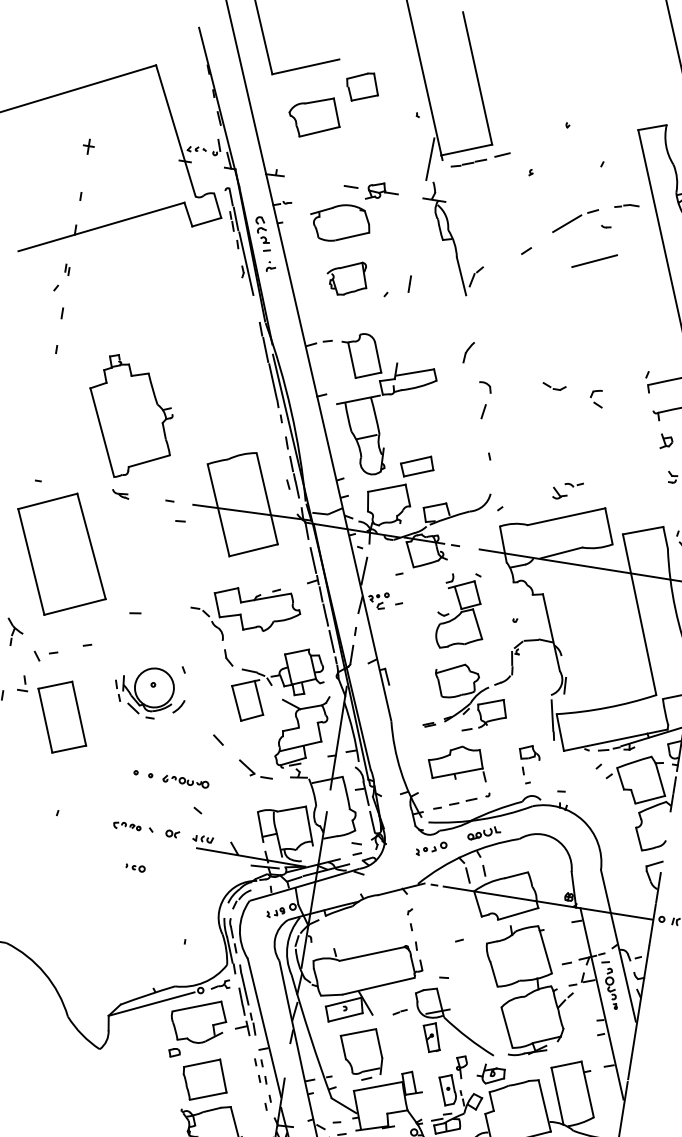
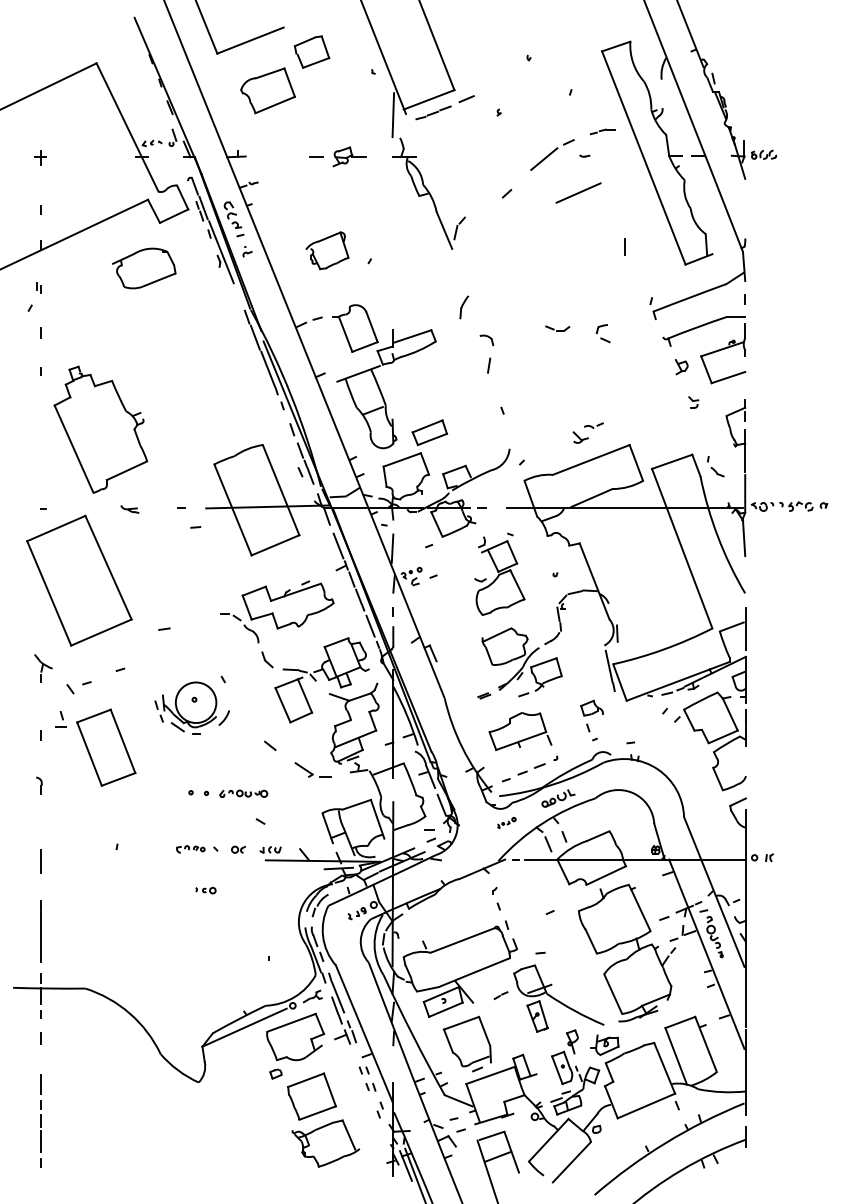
part: (340, 223) -> (144, 268), moved
line: (409, 283) -> (624, 246), moved
part: (130, 417) -> (100, 429), moved
part: (431, 848) -> (506, 822), size x0.6

